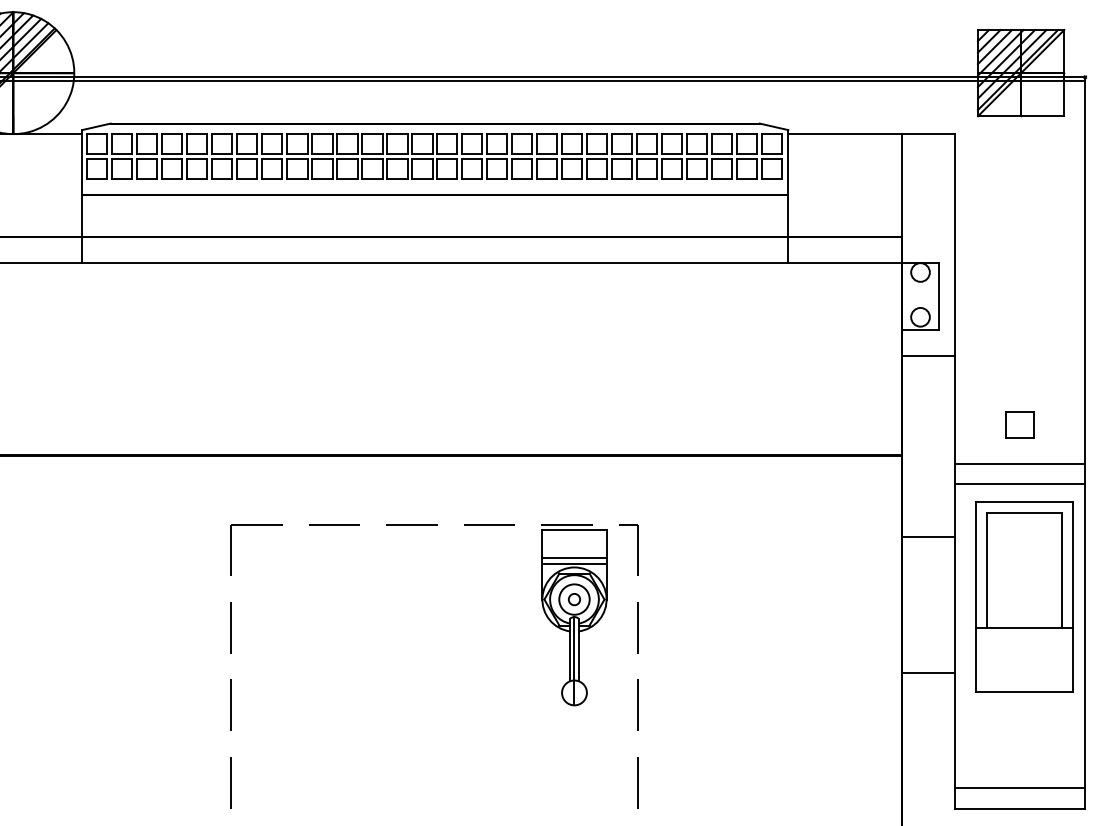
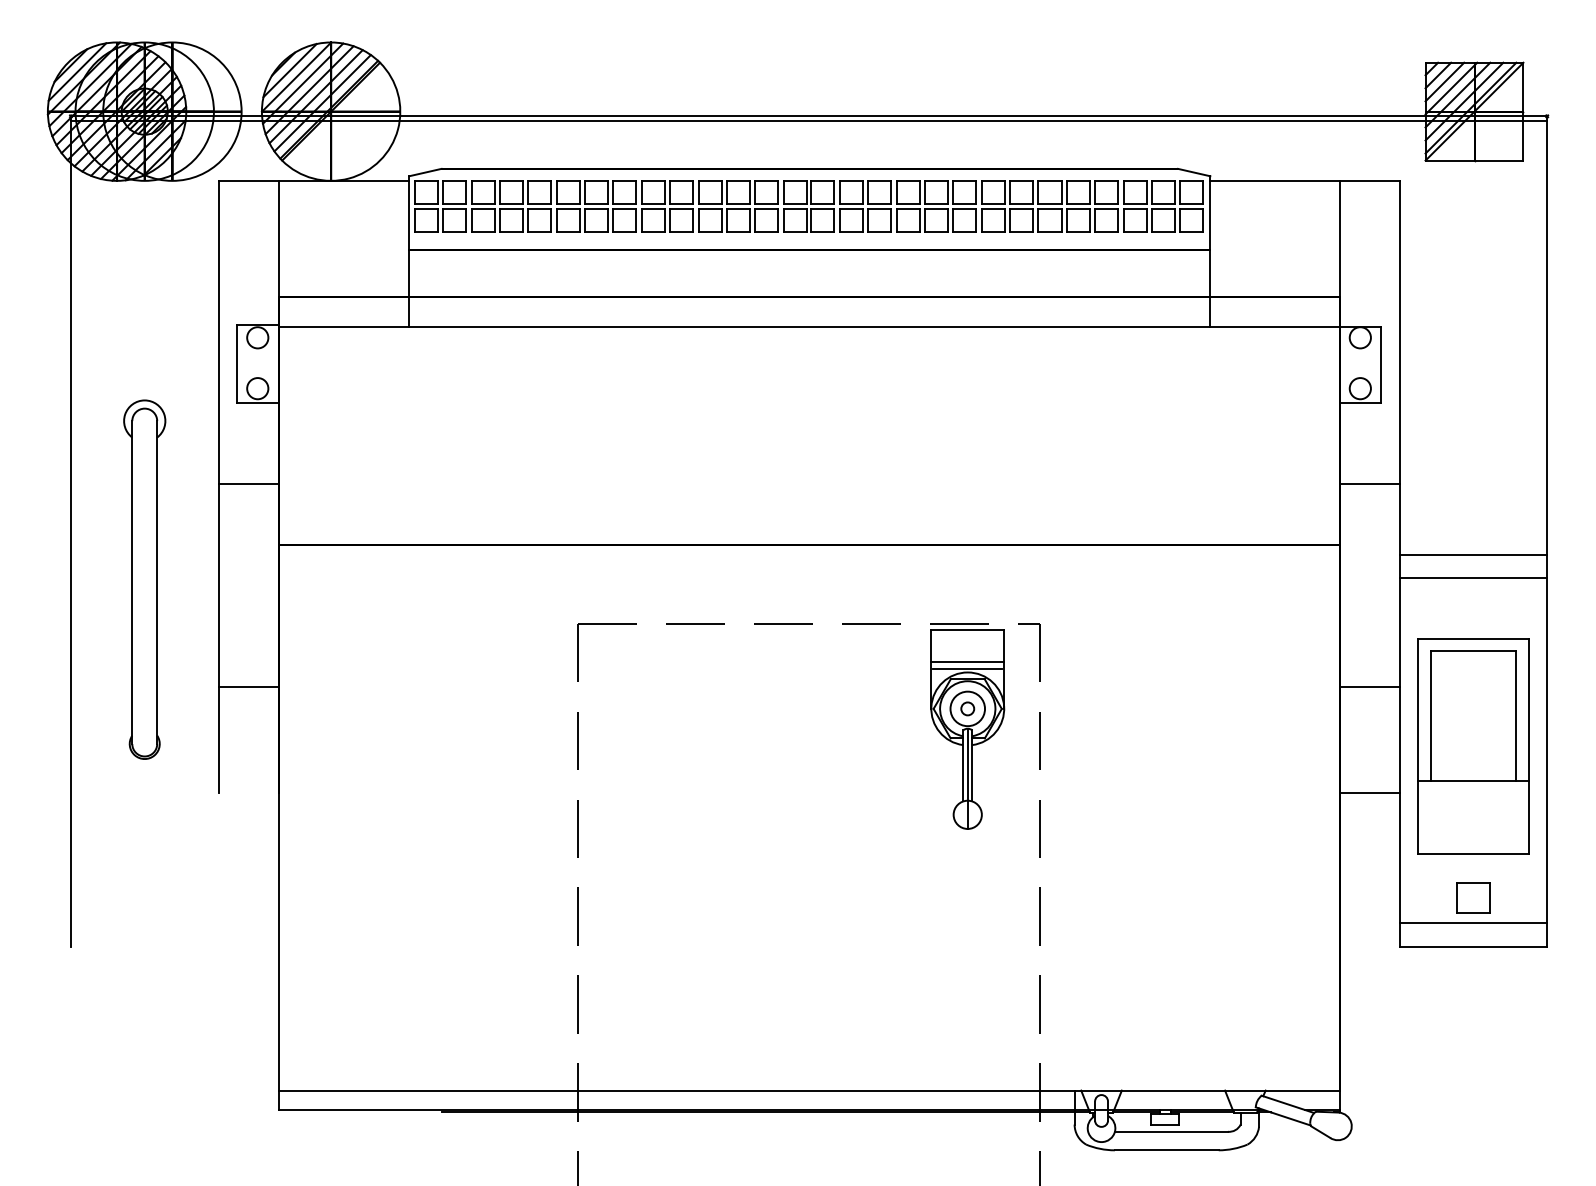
line: (928, 355) -> (1369, 484), moved
part: (1020, 424) -> (1473, 897), moved
line: (928, 537) -> (1369, 687), moved
part: (1024, 597) -> (1473, 746), moved

